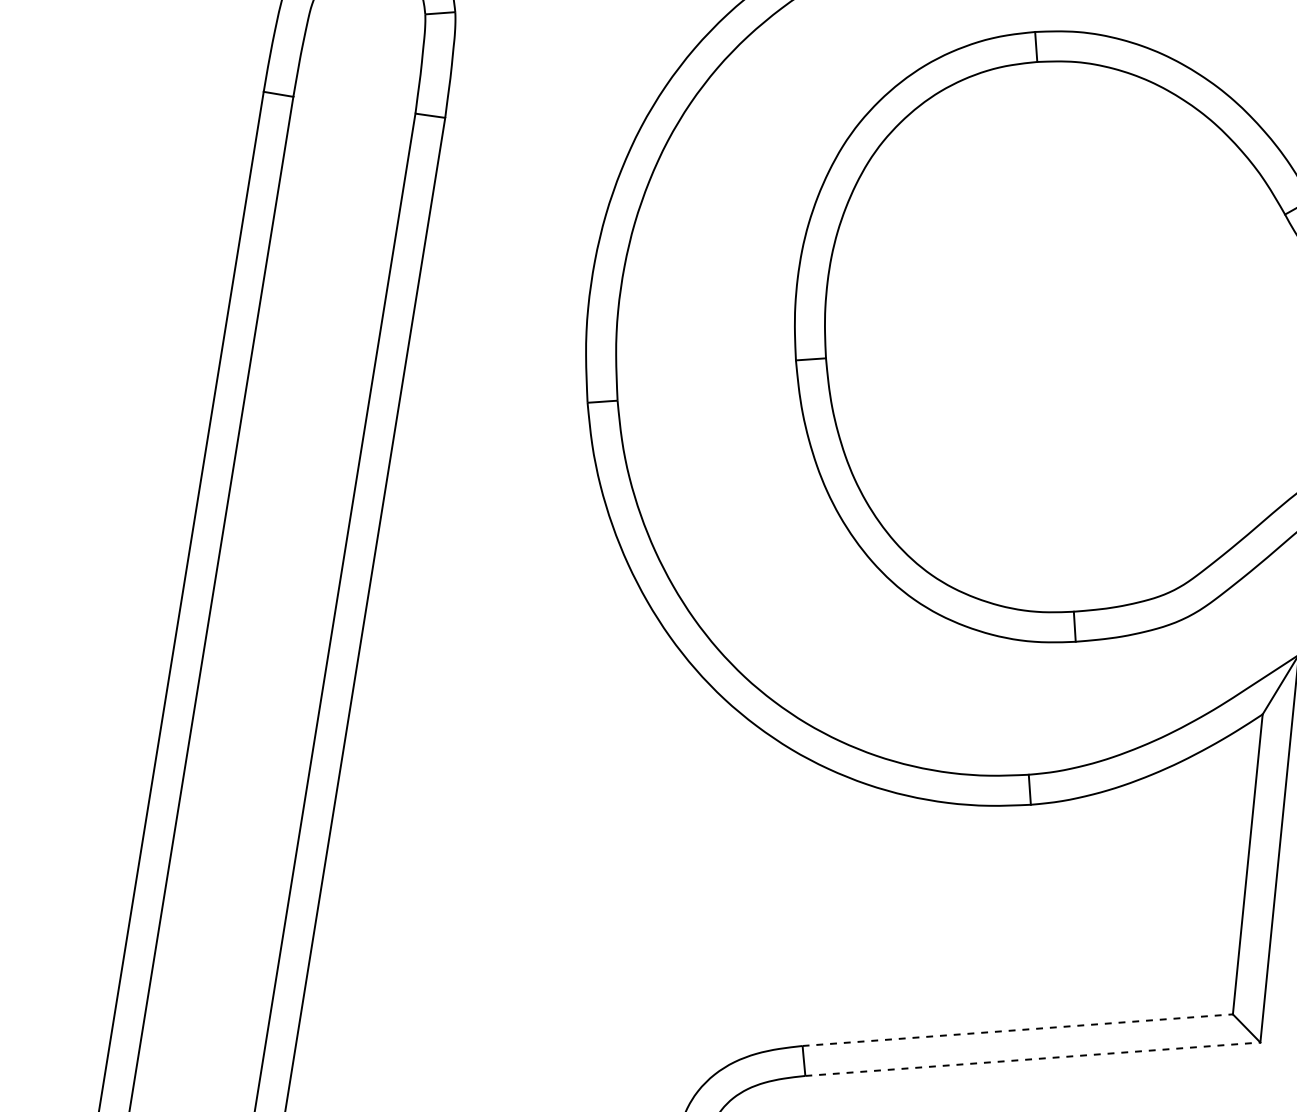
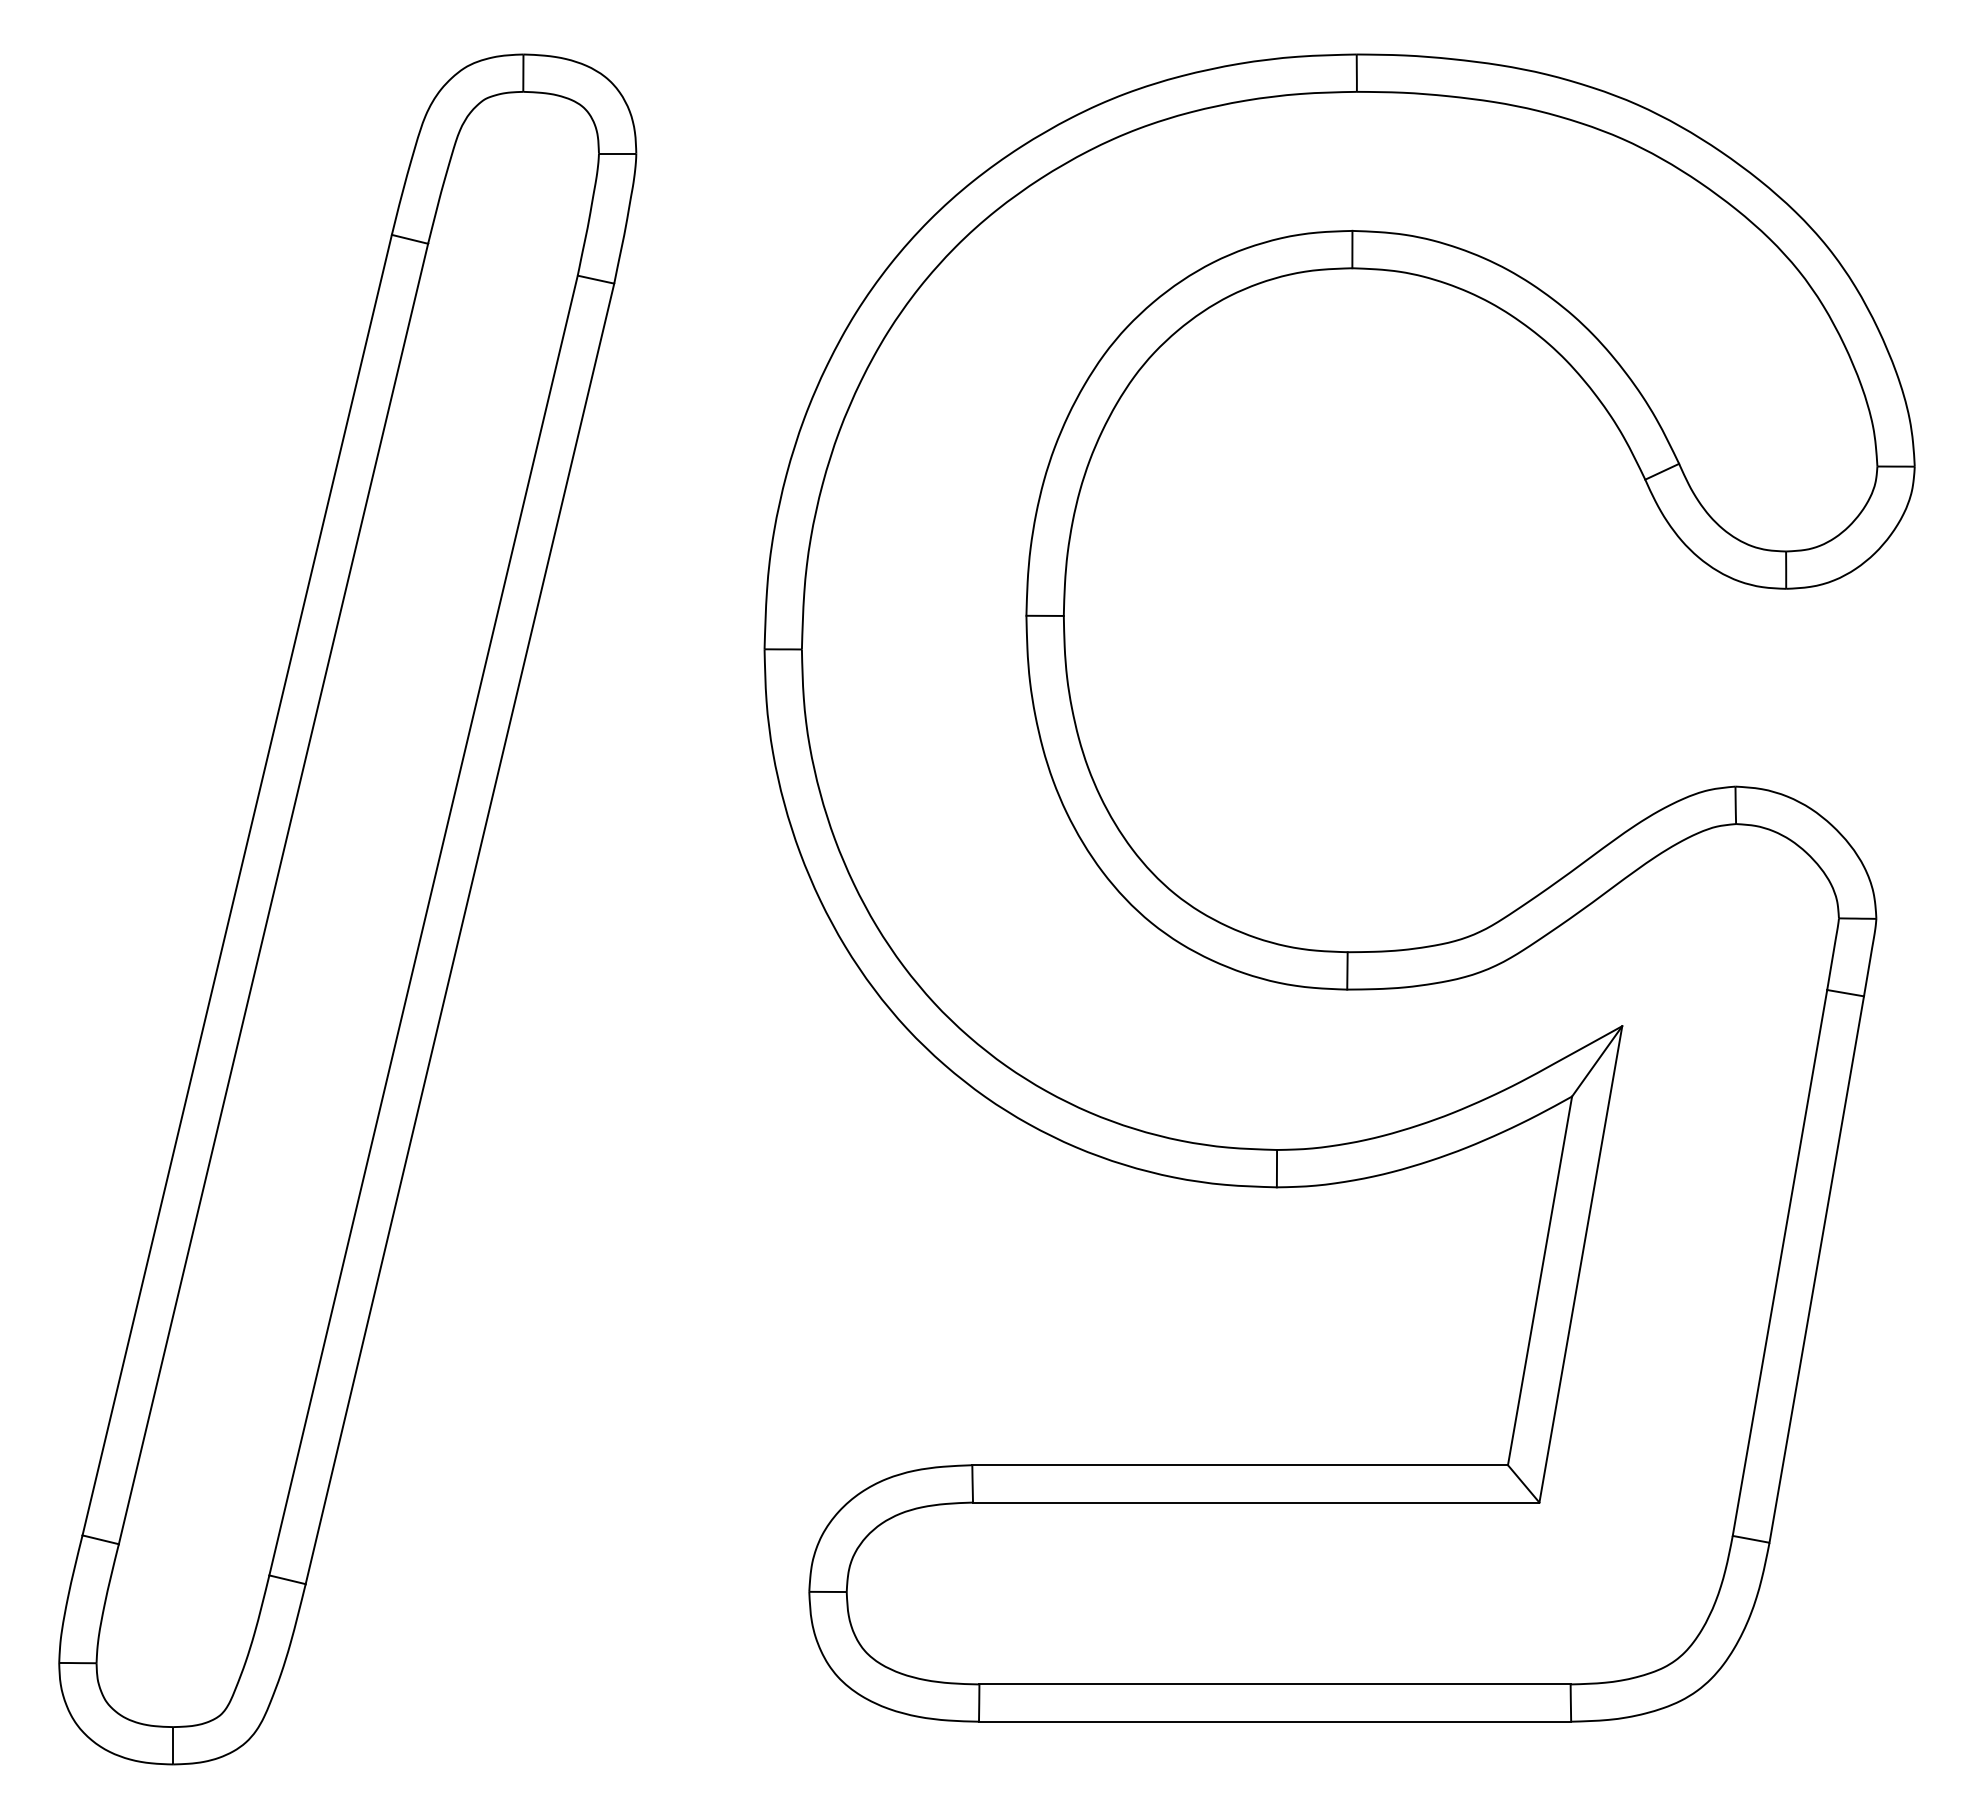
line: (1018, 1030) -> (1240, 1465), dashed -> solid
line: (1033, 1059) -> (1256, 1502), dashed -> solid

